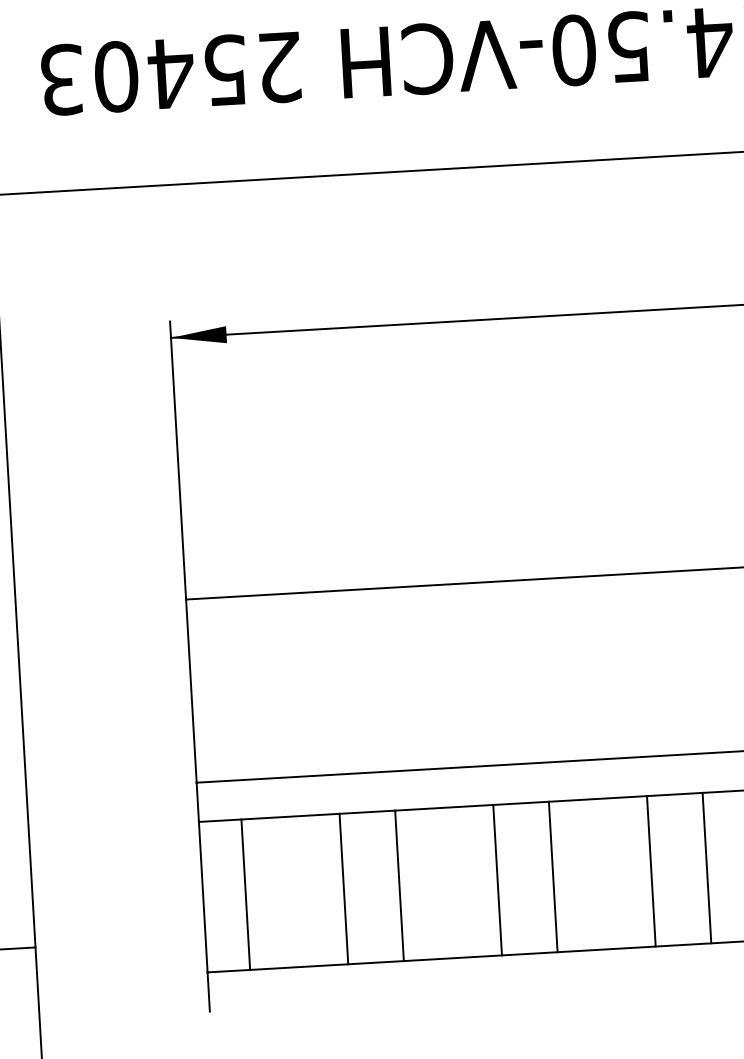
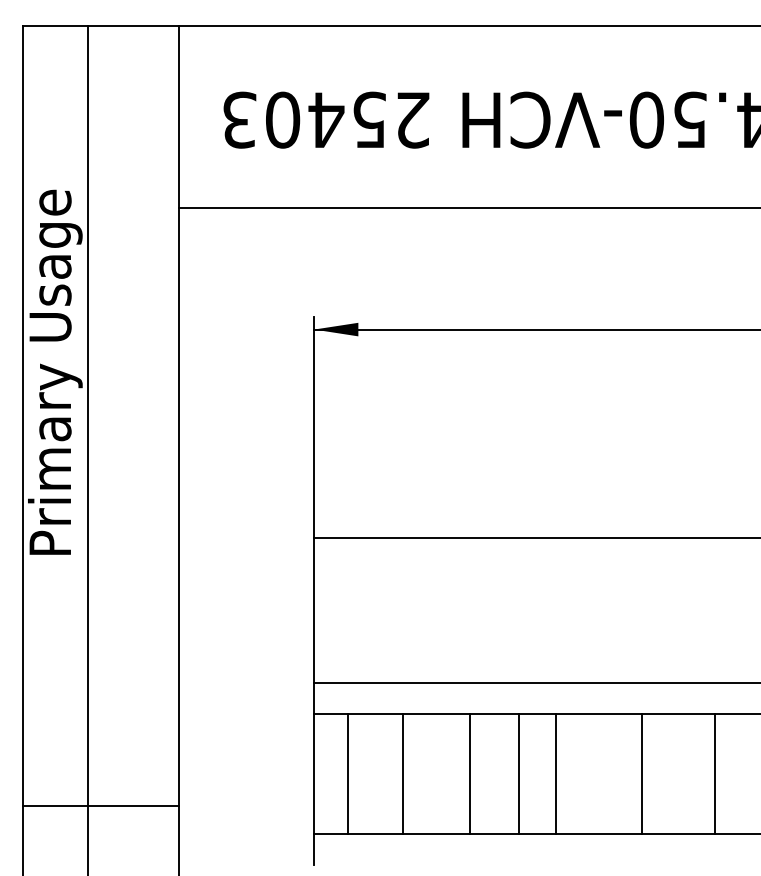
line: (651, 871) -> (641, 774), moved
line: (553, 877) -> (555, 774), moved
line: (497, 880) -> (519, 774), moved
line: (344, 889) -> (403, 774), moved

